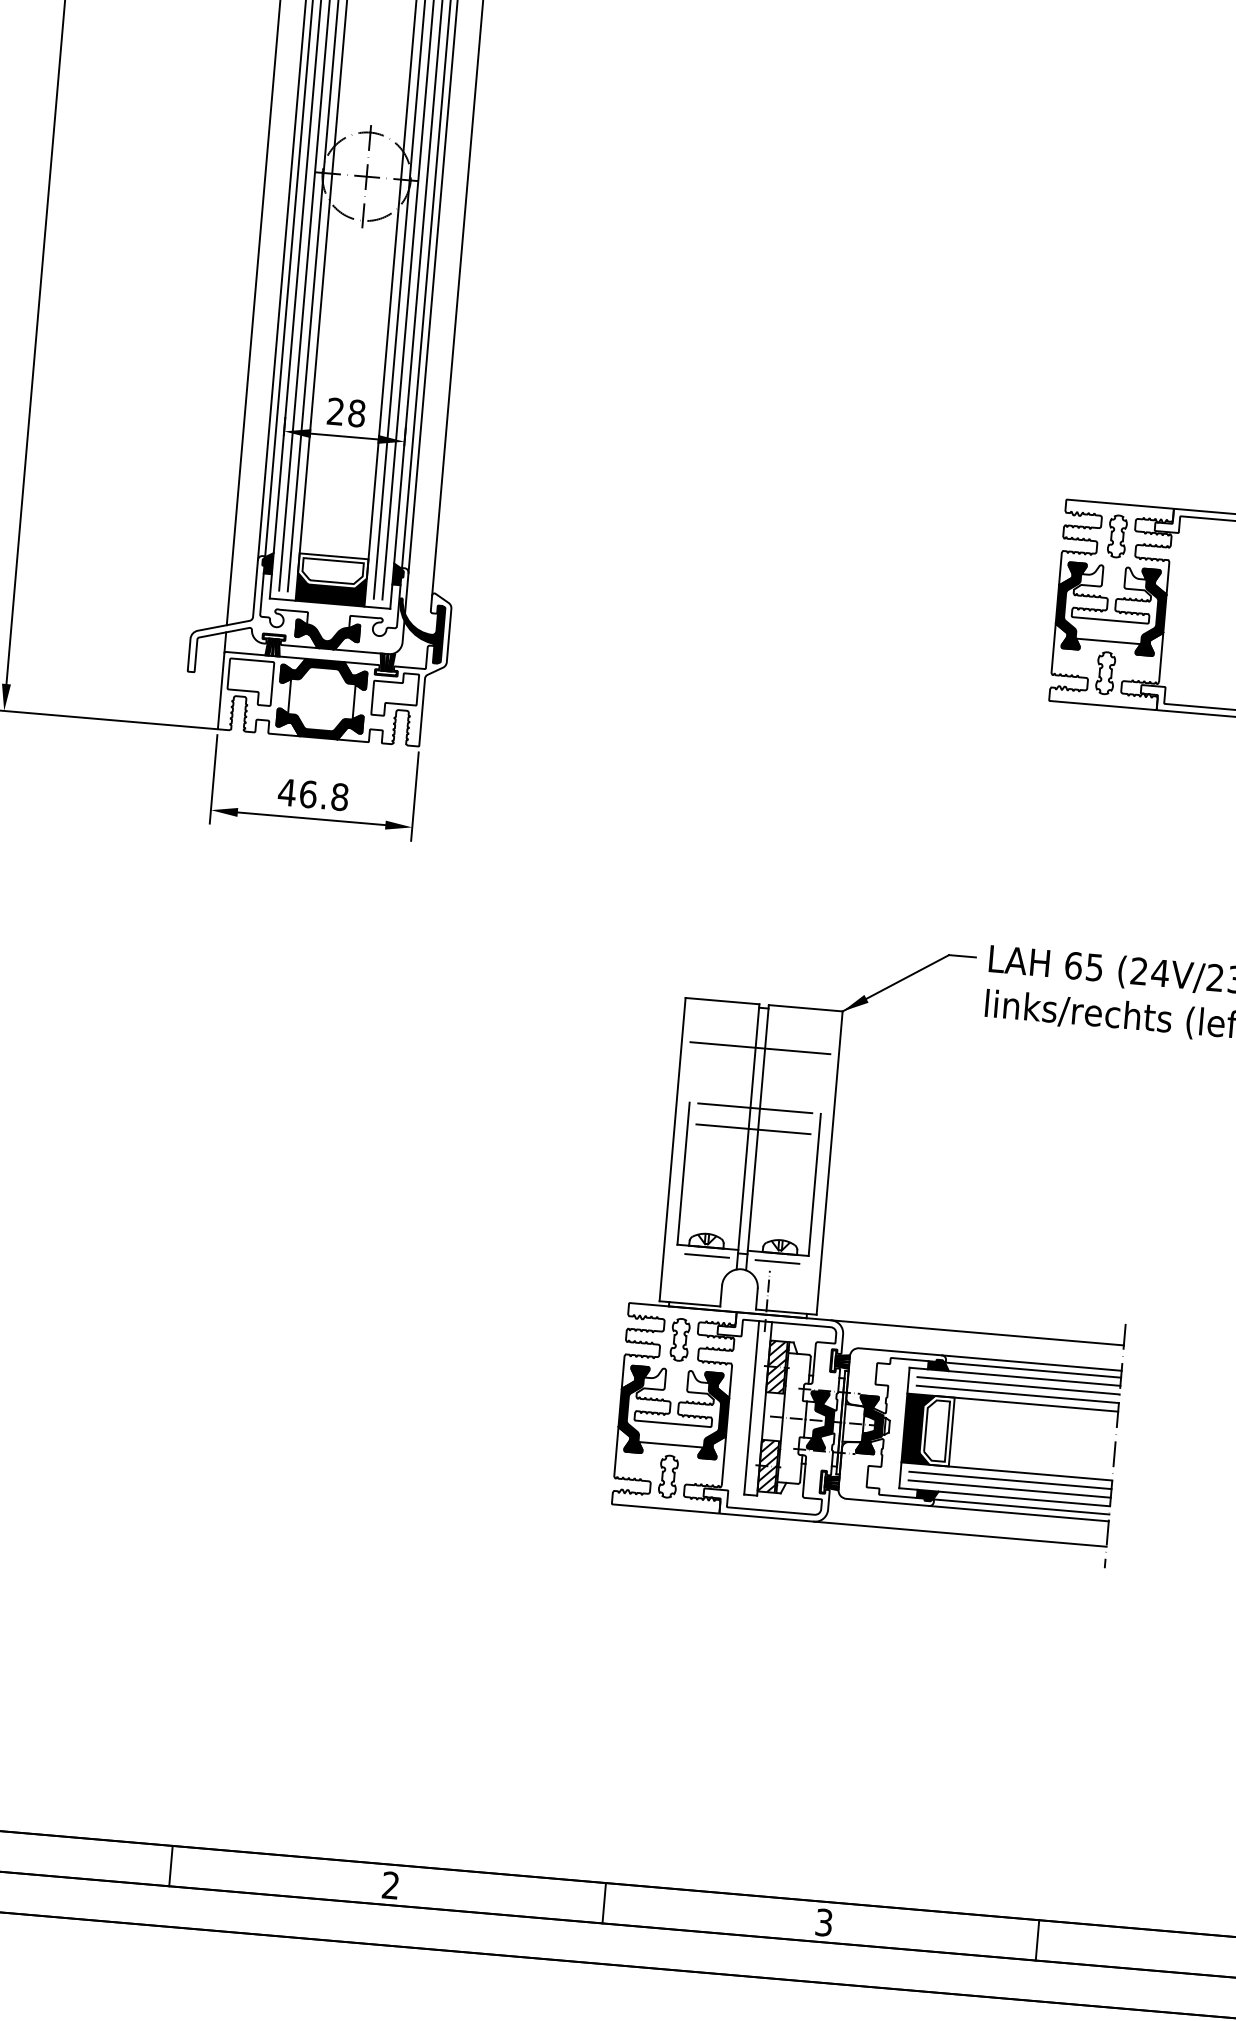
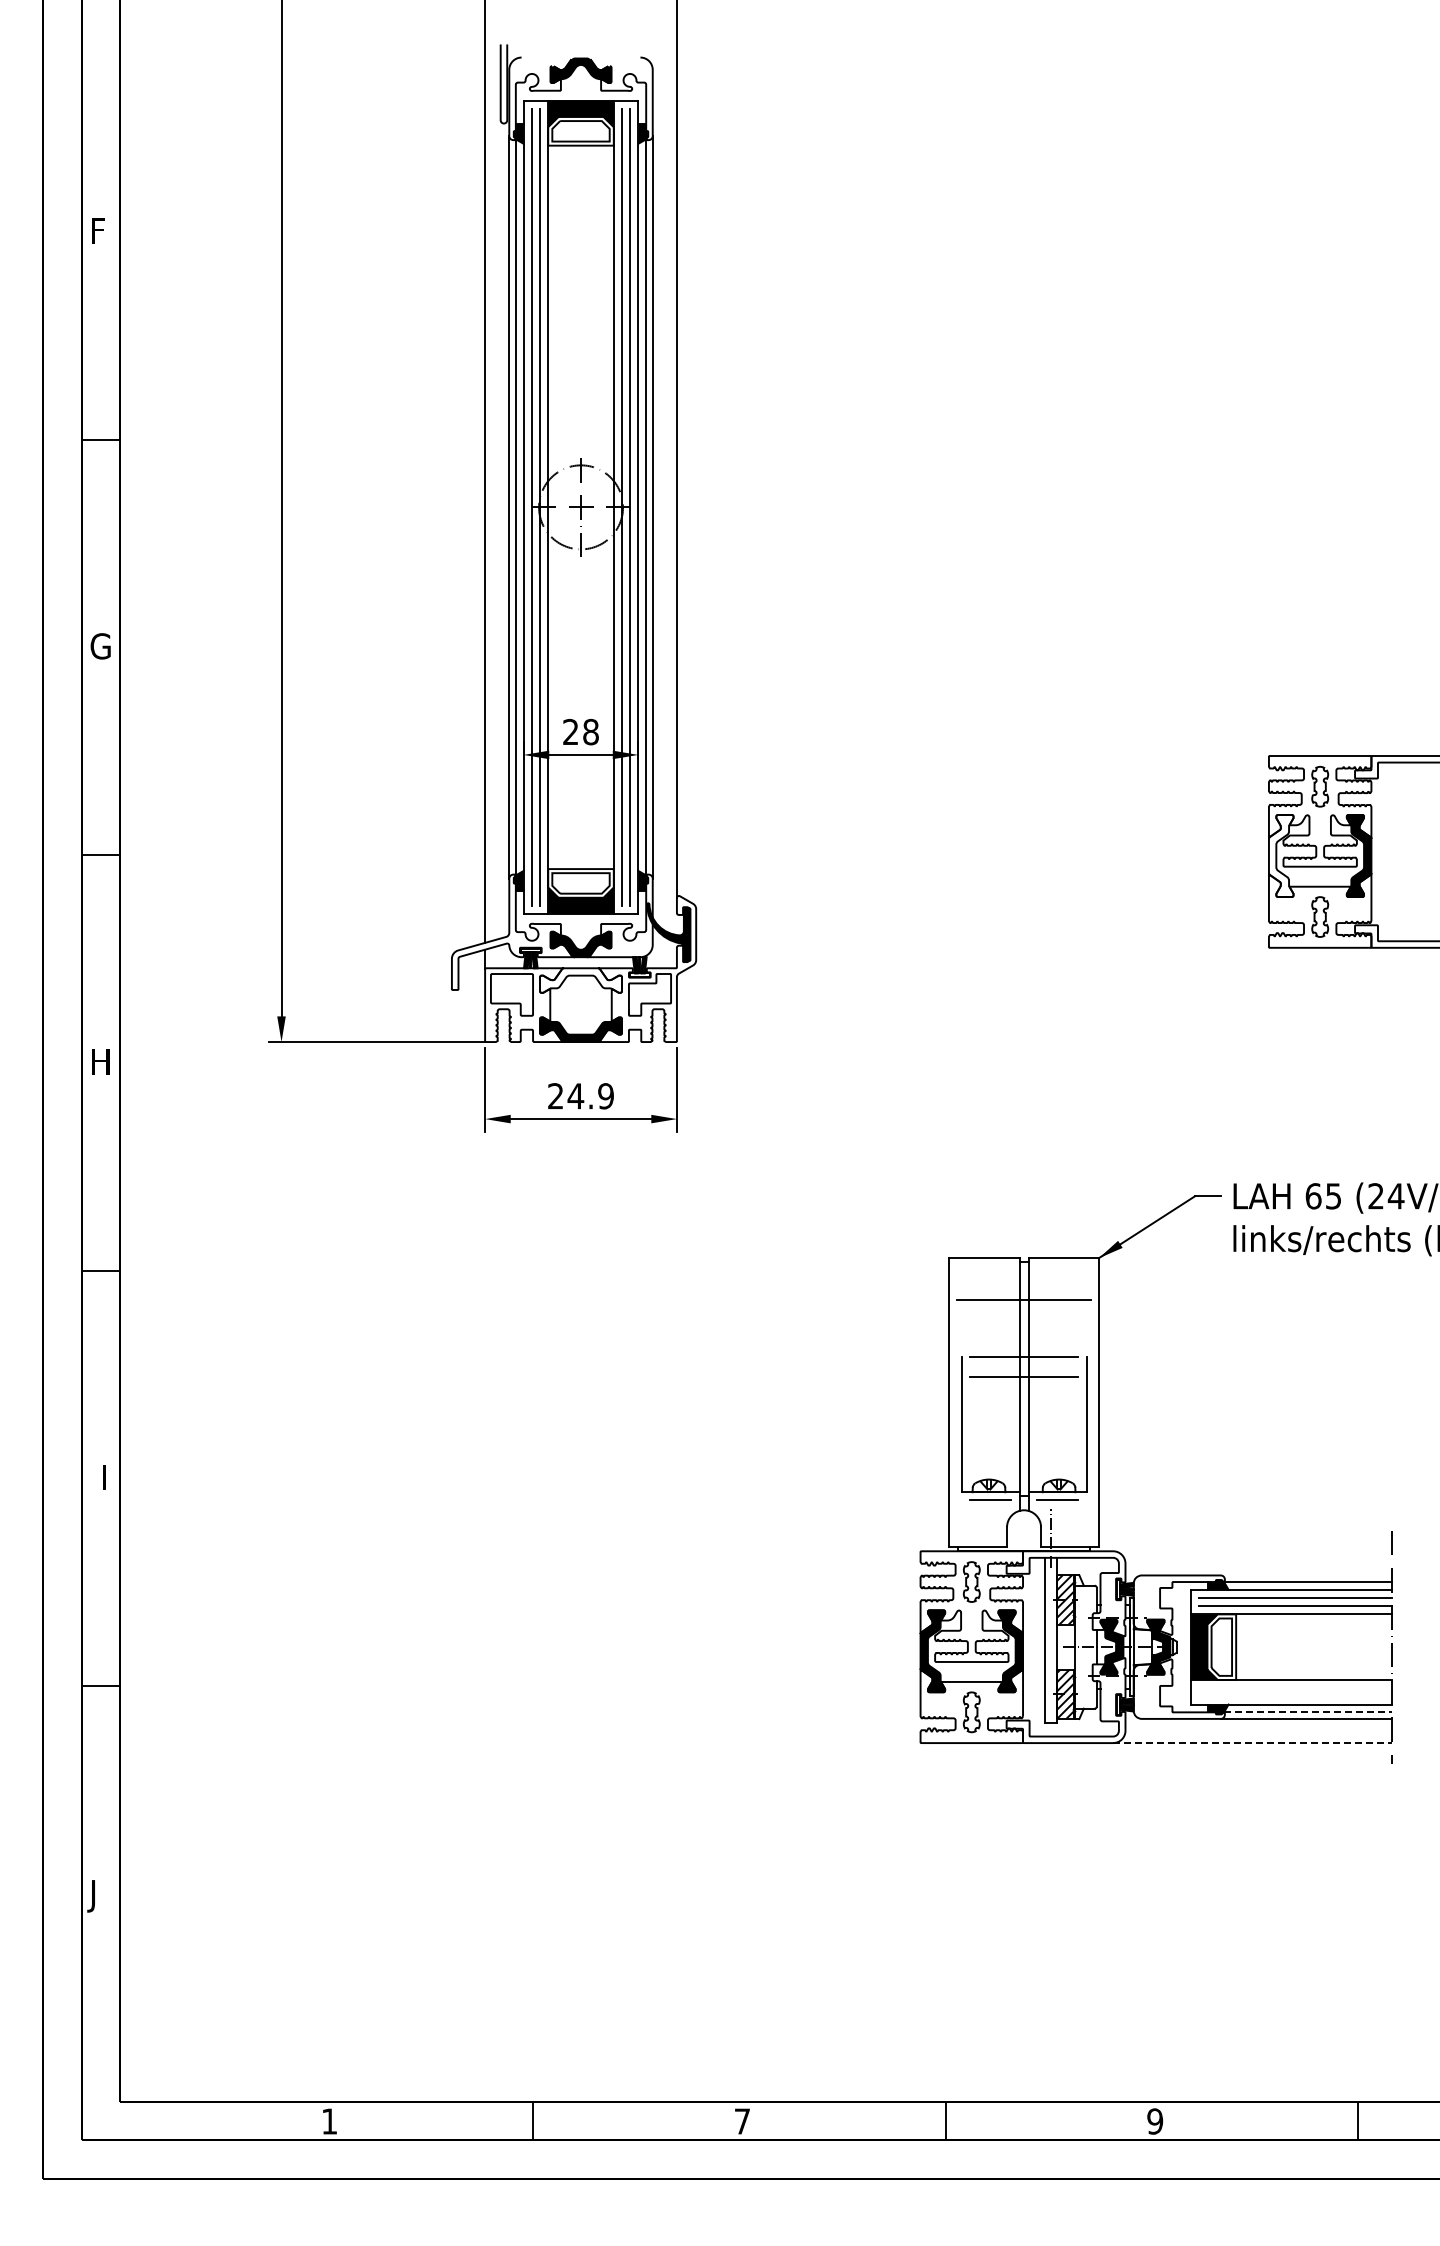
fill: (1069, 605) -> (1280, 855), removed
fill: (324, 673) -> (581, 980), removed
text: (313, 795) -> (580, 1096), 46.8 -> 24.9
line: (977, 1333) -> (1252, 1551), removed
line: (1031, 1363) -> (1305, 1575), removed
line: (1010, 1480) -> (1295, 1688), removed
line: (1009, 1489) -> (1295, 1696), removed
line: (1020, 1507) -> (1307, 1712), solid -> dashed
line: (961, 1534) -> (1253, 1743), solid -> dashed
text: (389, 1885) -> (741, 2121), 2 -> 7
text: (824, 1922) -> (1155, 2121), 3 -> 9

